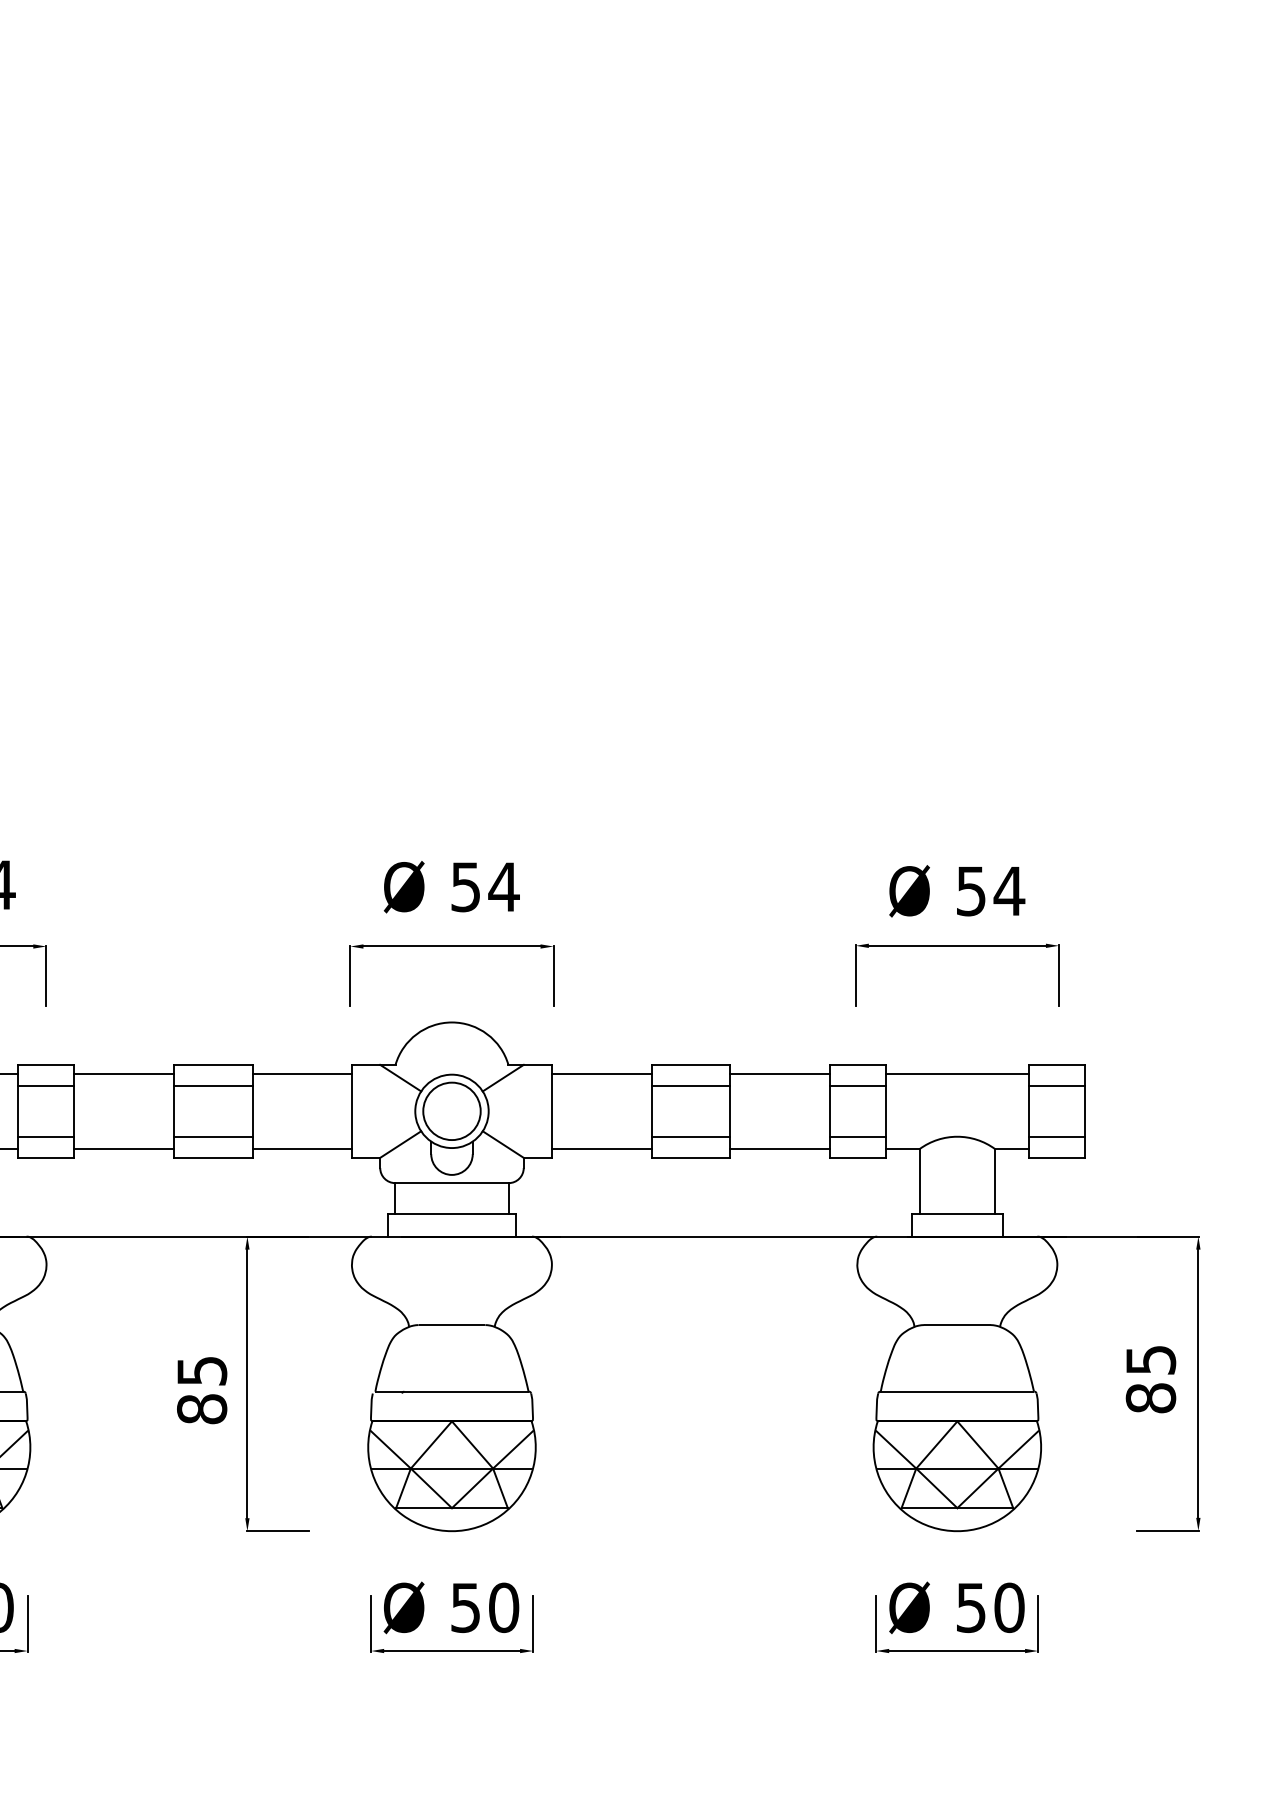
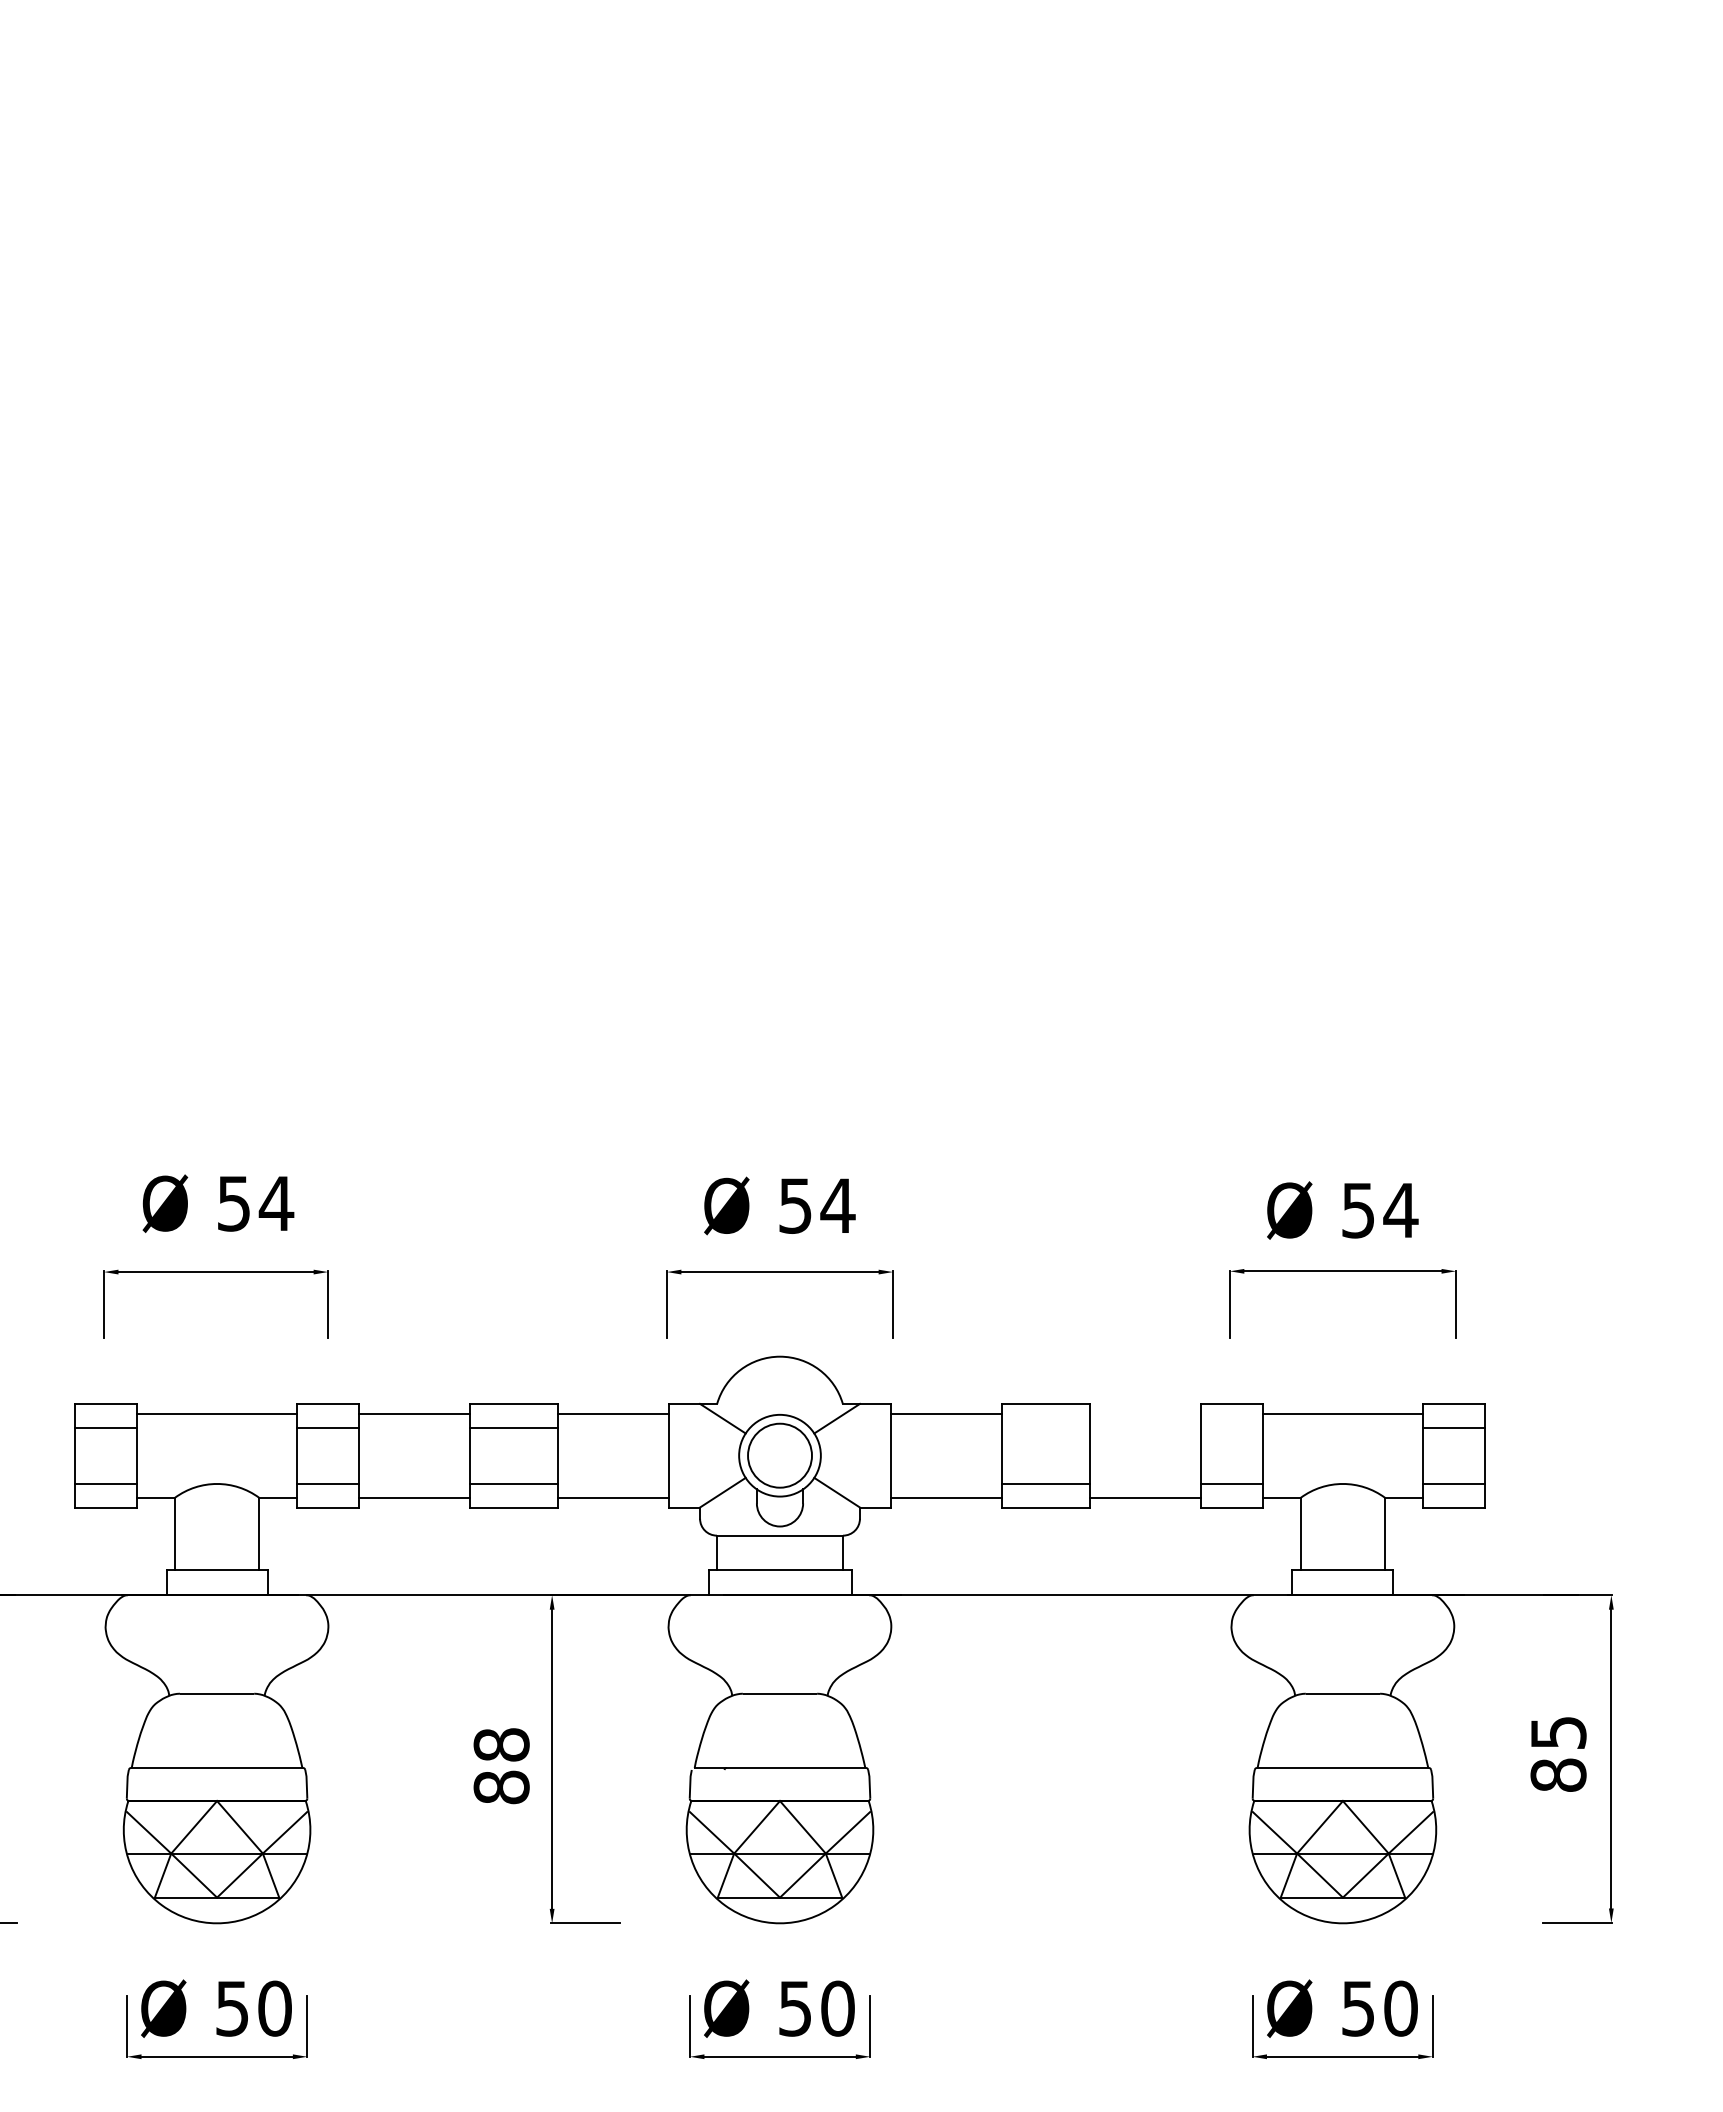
line: (779, 1073) -> (1144, 1413), removed
line: (690, 1086) -> (1045, 1427), removed
line: (857, 1086) -> (1231, 1427), removed
text: (201, 1370) -> (501, 1744), 85 -> 88

